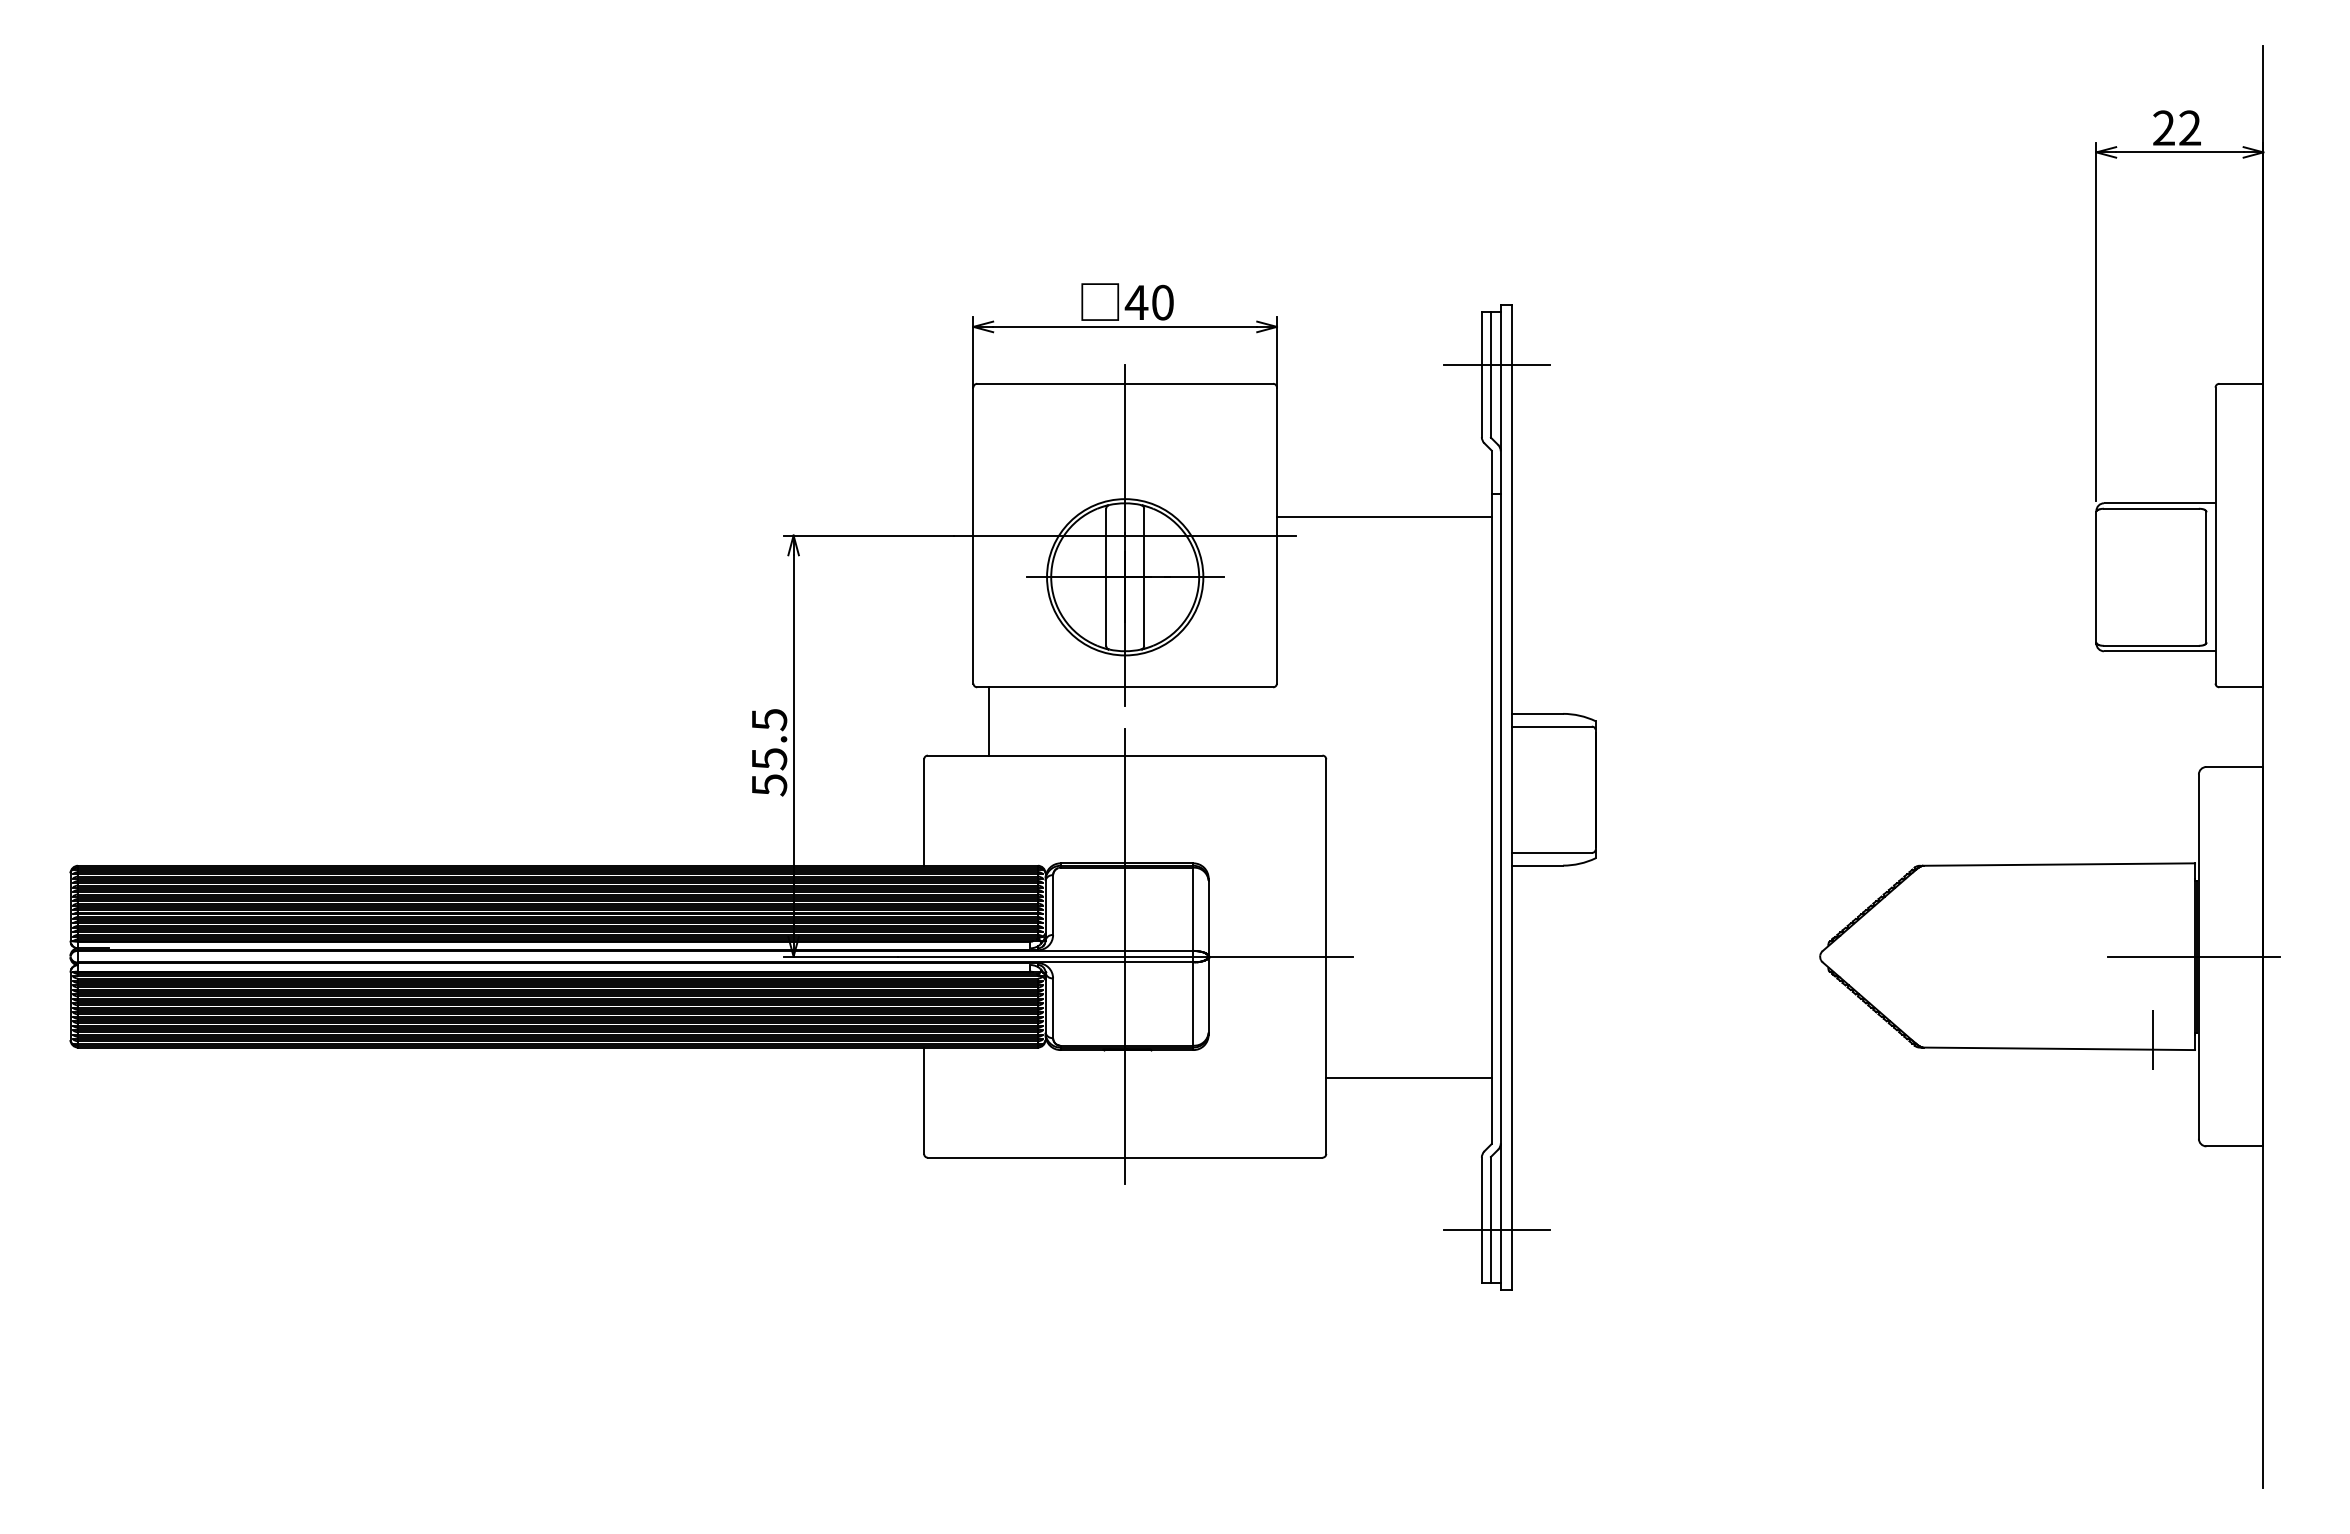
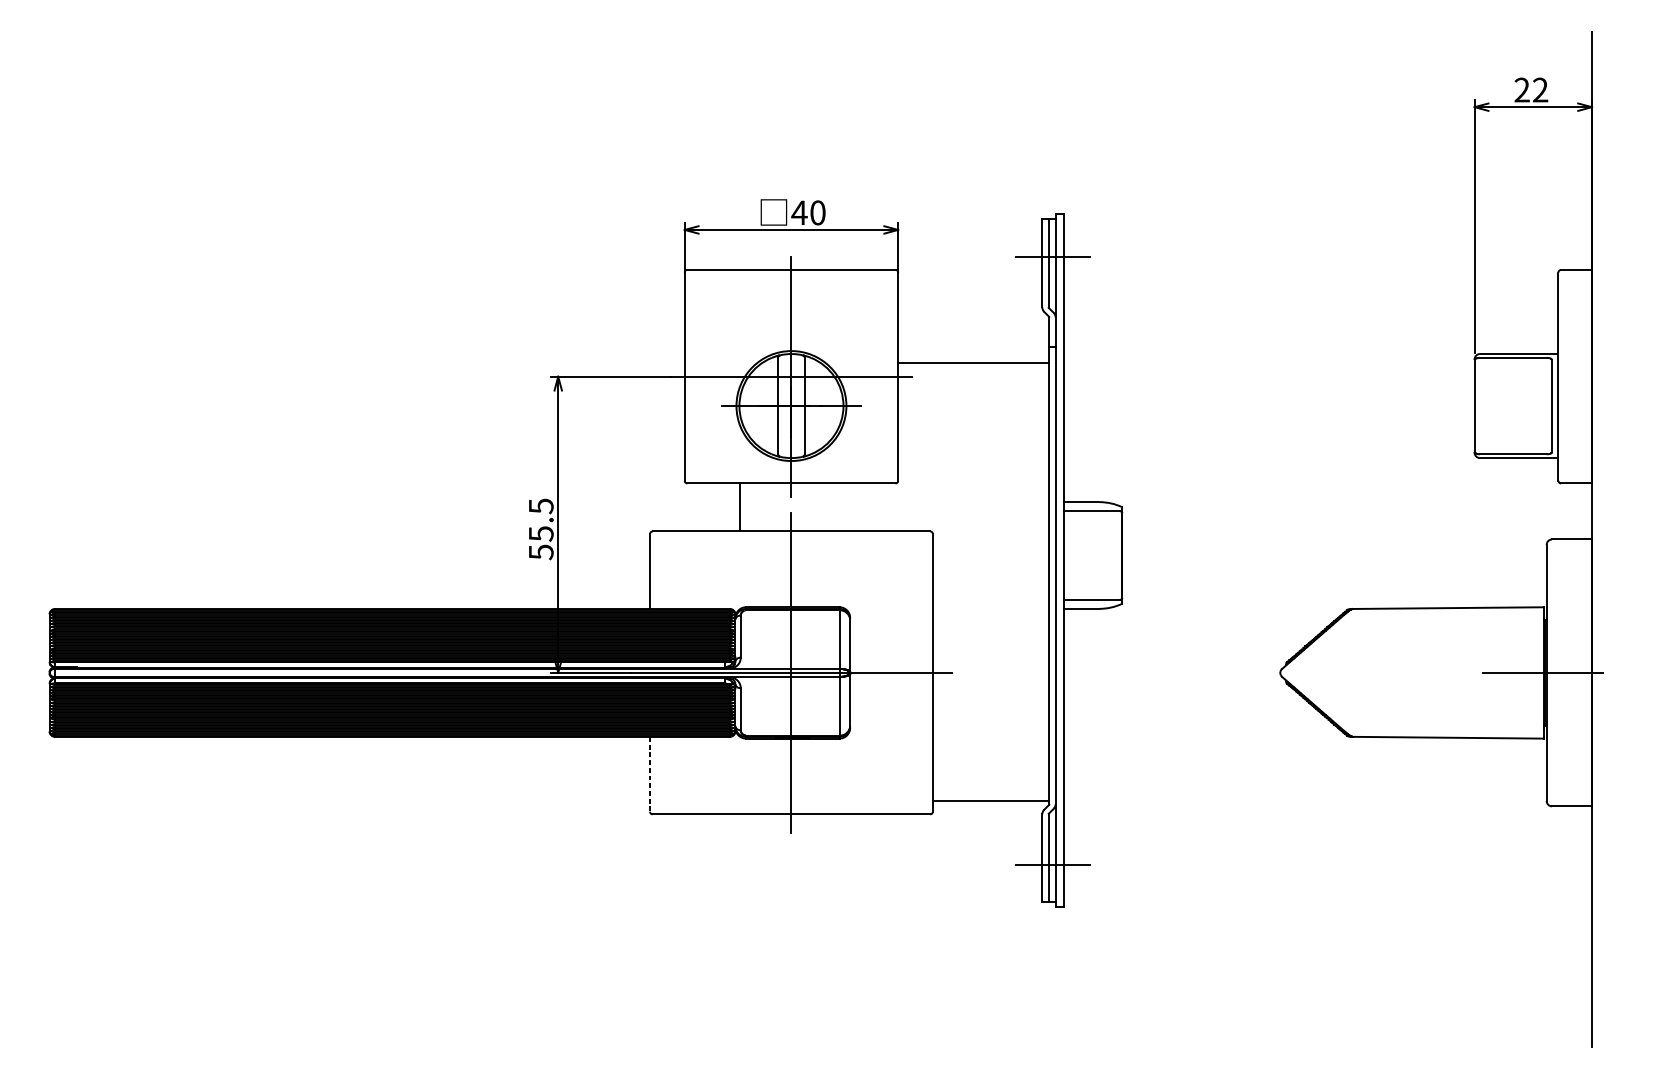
line: (988, 721) -> (739, 507), moved
line: (2153, 1039) -> (1514, 731), removed
line: (1408, 1078) -> (990, 801), moved
line: (924, 1101) -> (650, 774), solid -> dashed

